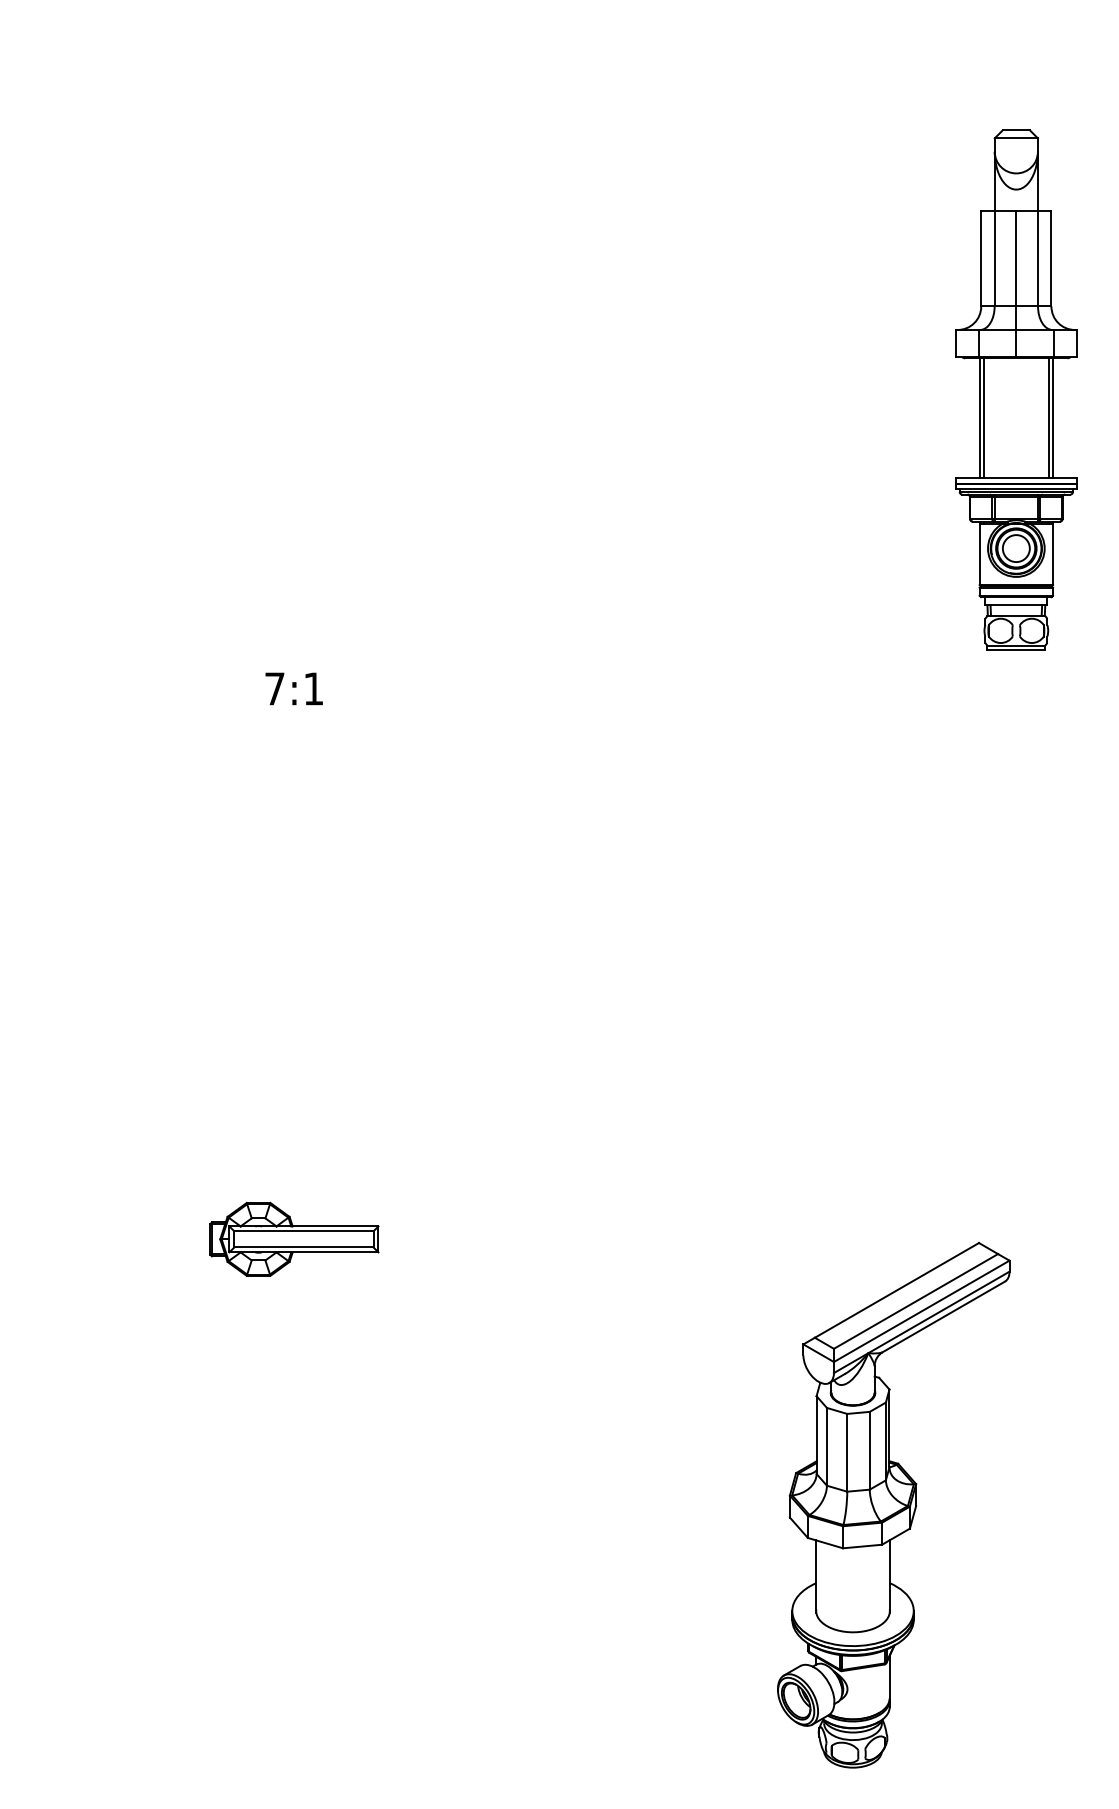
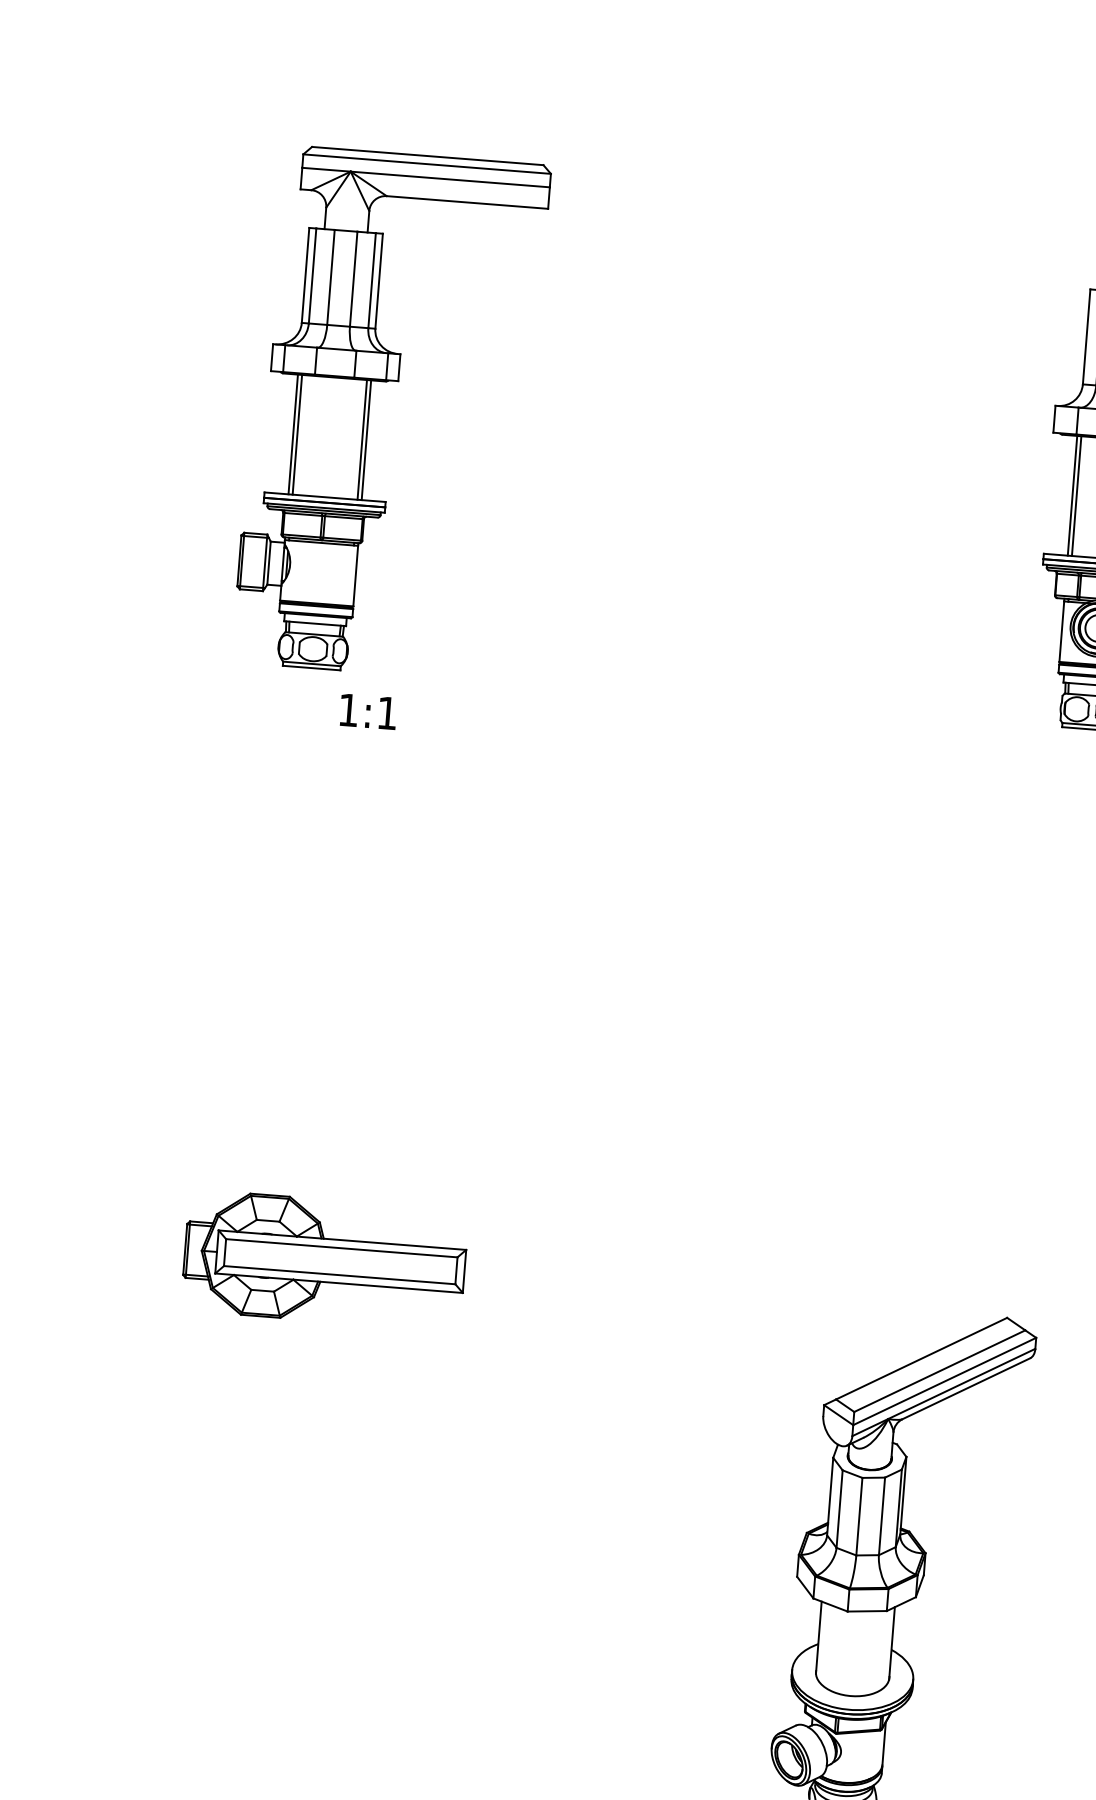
part: (271, 389) -> (368, 411), added
text: (274, 688) -> (348, 709), 7:1 -> 1:1
part: (294, 1239) -> (325, 1260), size x1.67

